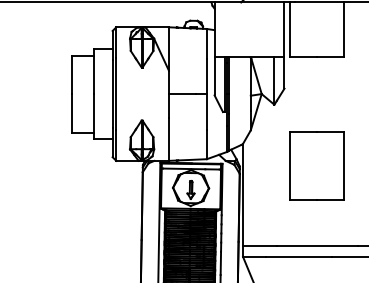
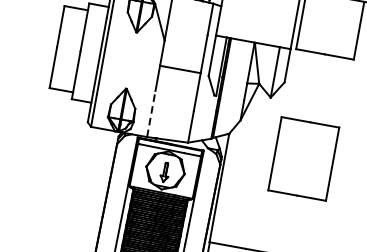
line: (168, 139) -> (150, 114), solid -> dashed
part: (316, 165) -> (303, 158), moved

